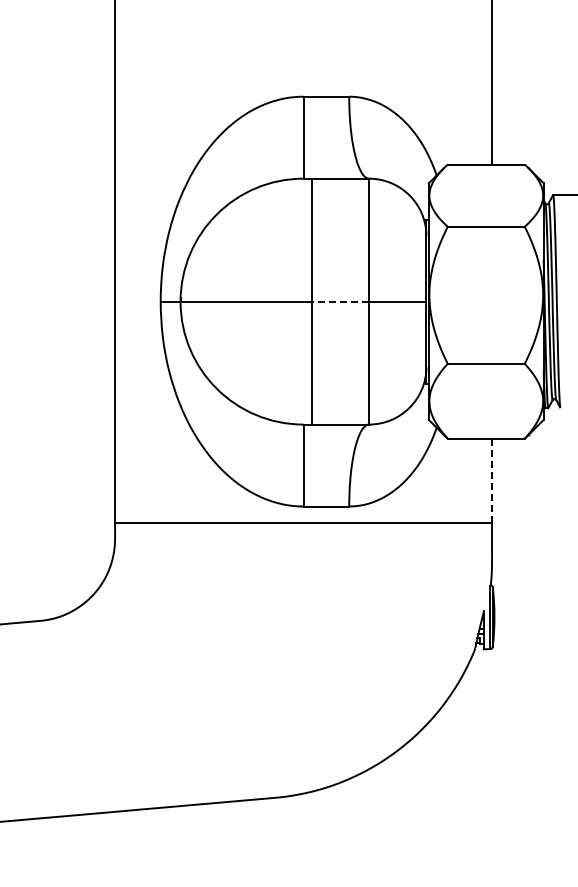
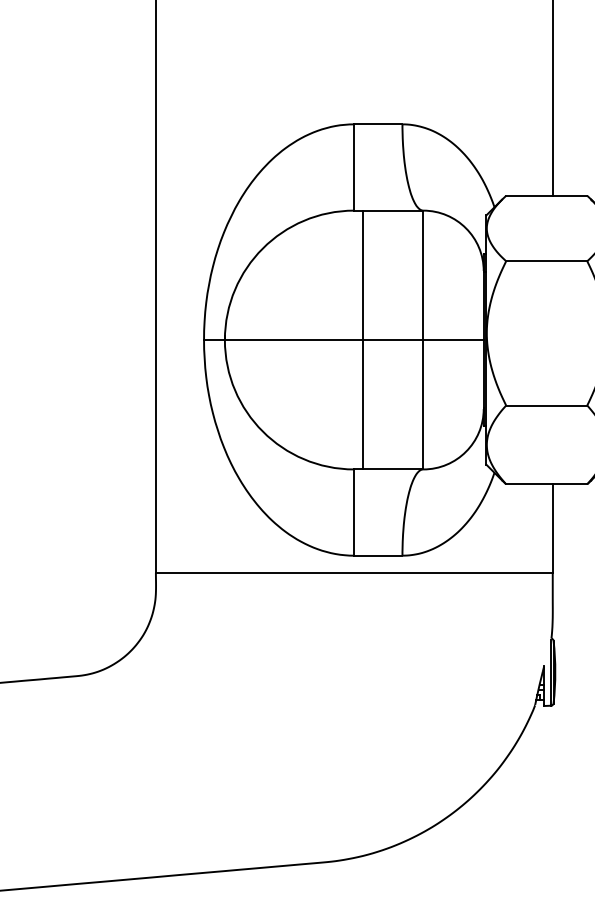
line: (340, 301) -> (393, 339), dashed -> solid
line: (492, 480) -> (553, 528), dashed -> solid

